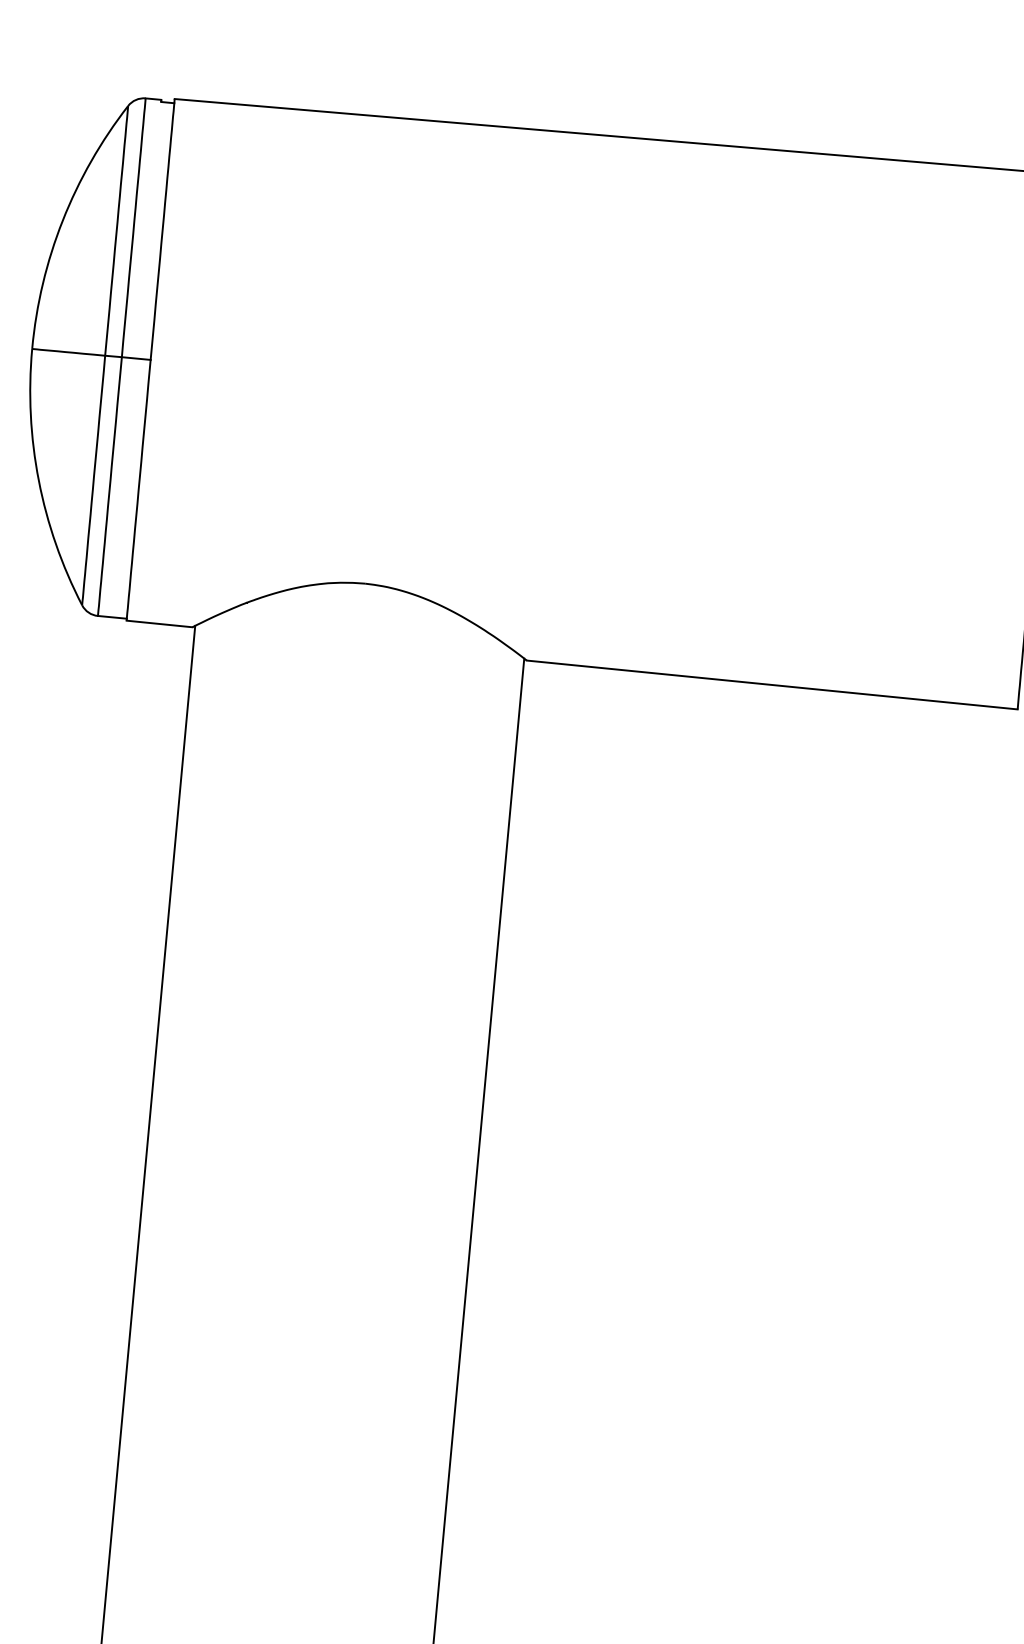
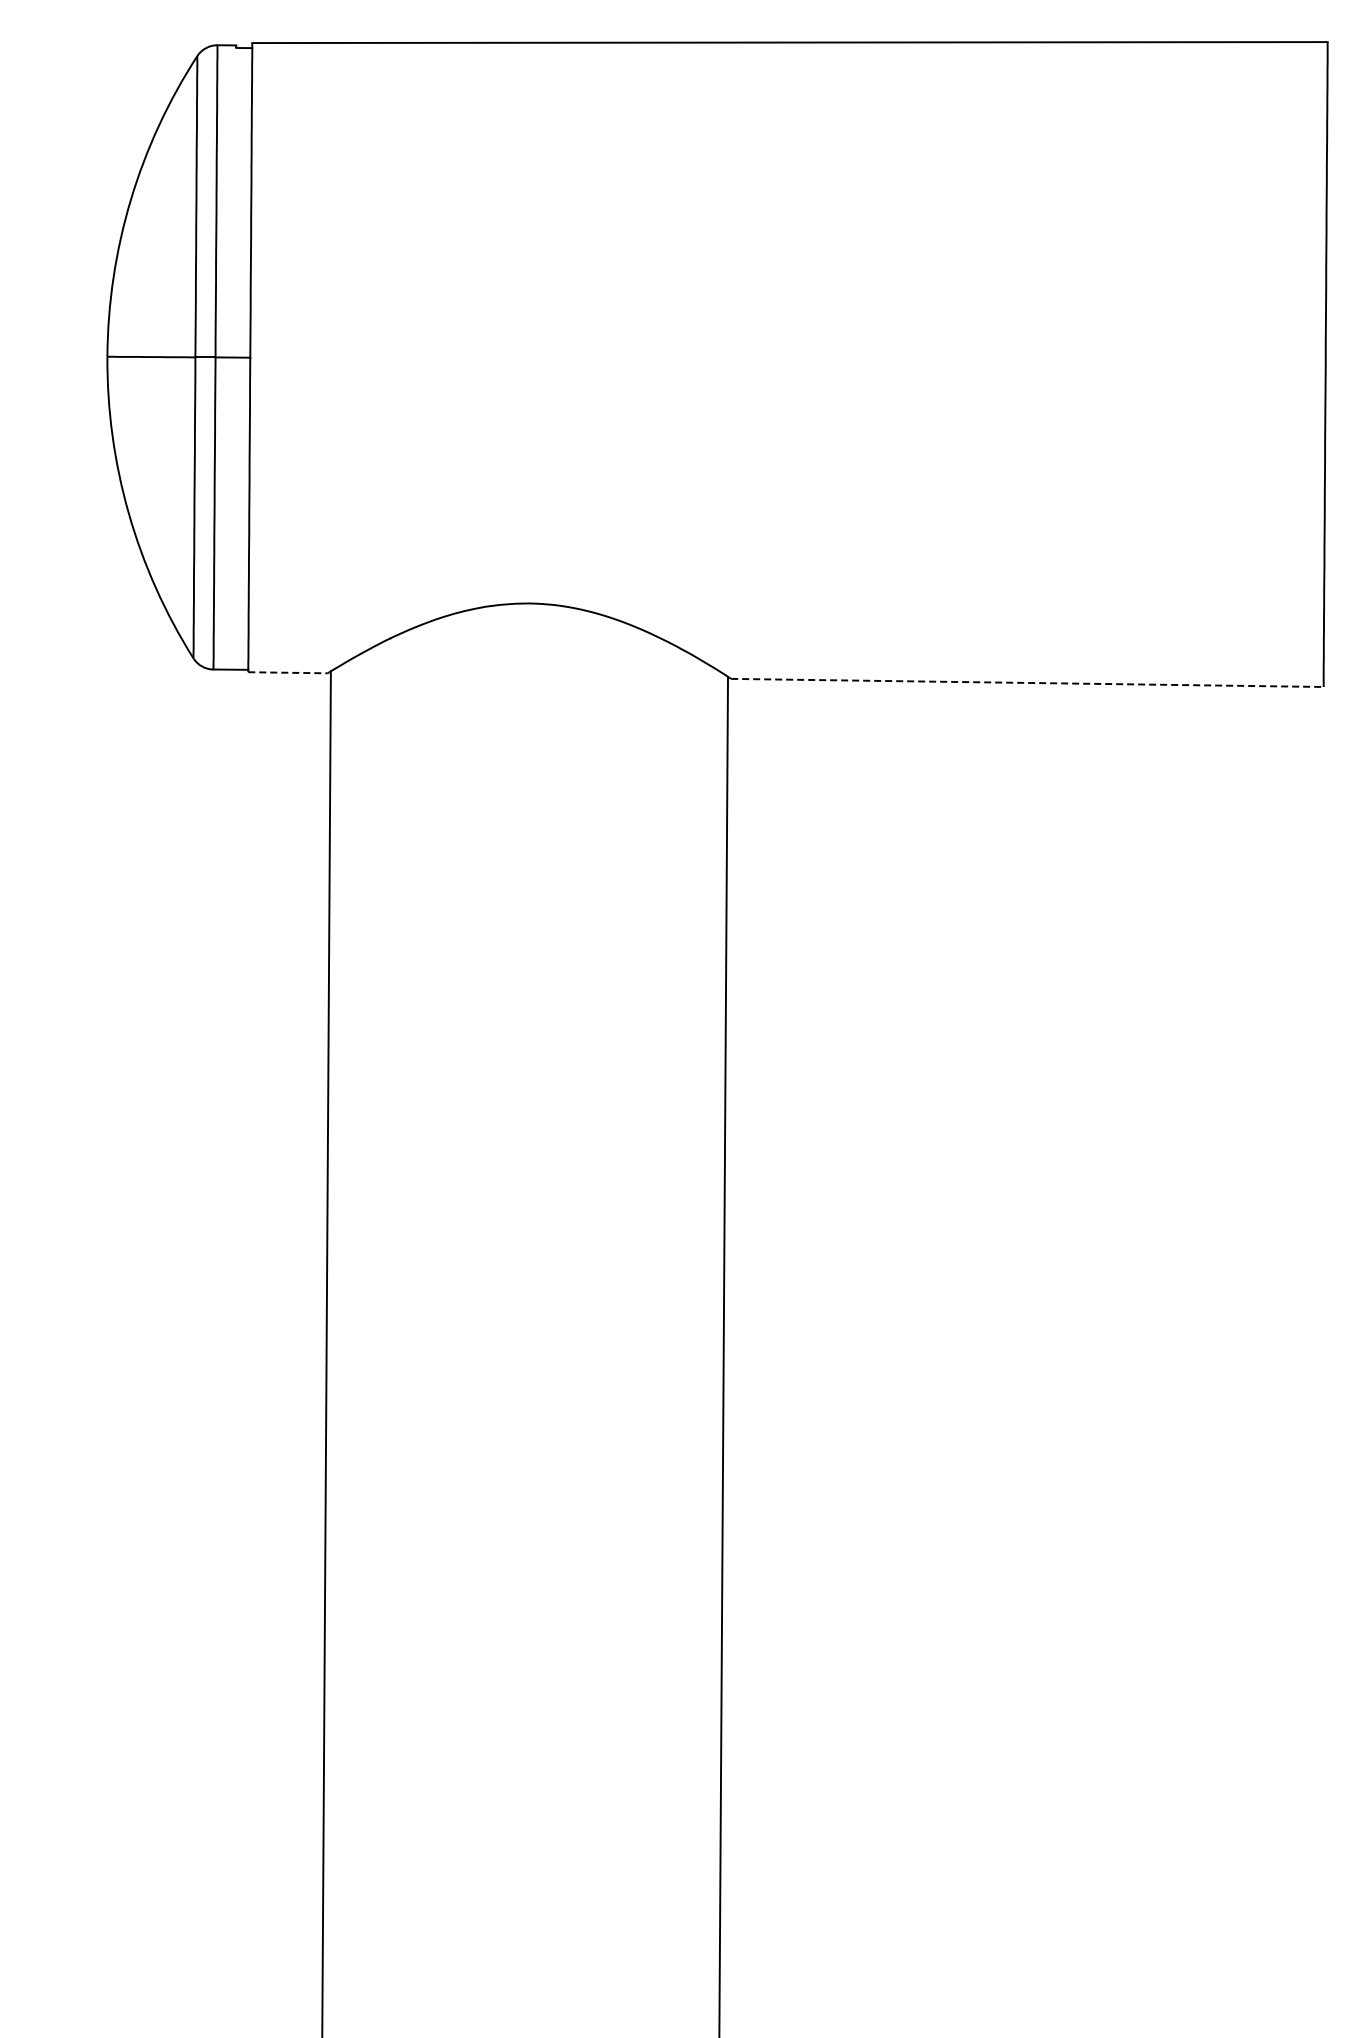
line: (159, 623) -> (288, 672), solid -> dashed
line: (772, 684) -> (1027, 682), solid -> dashed

